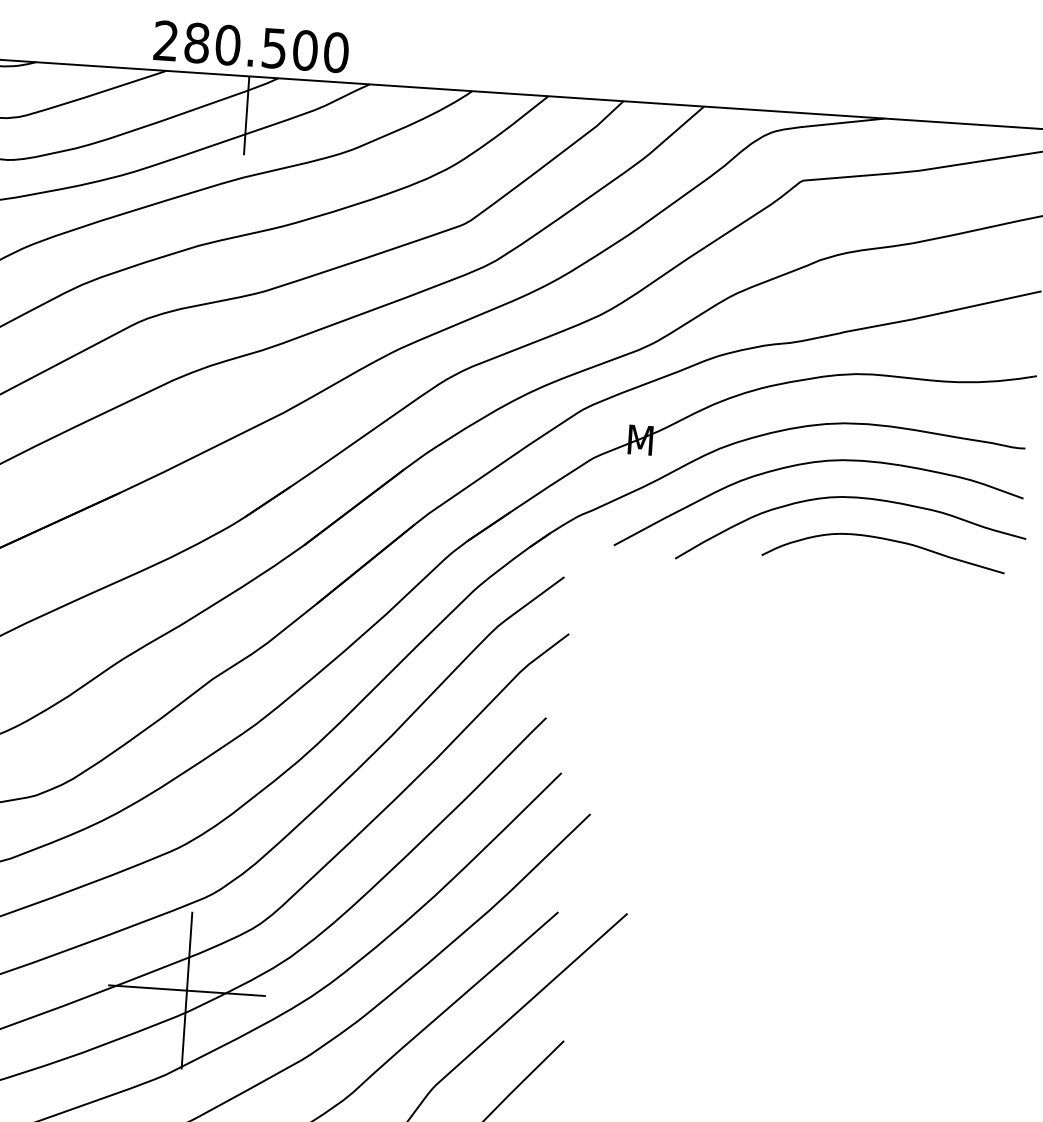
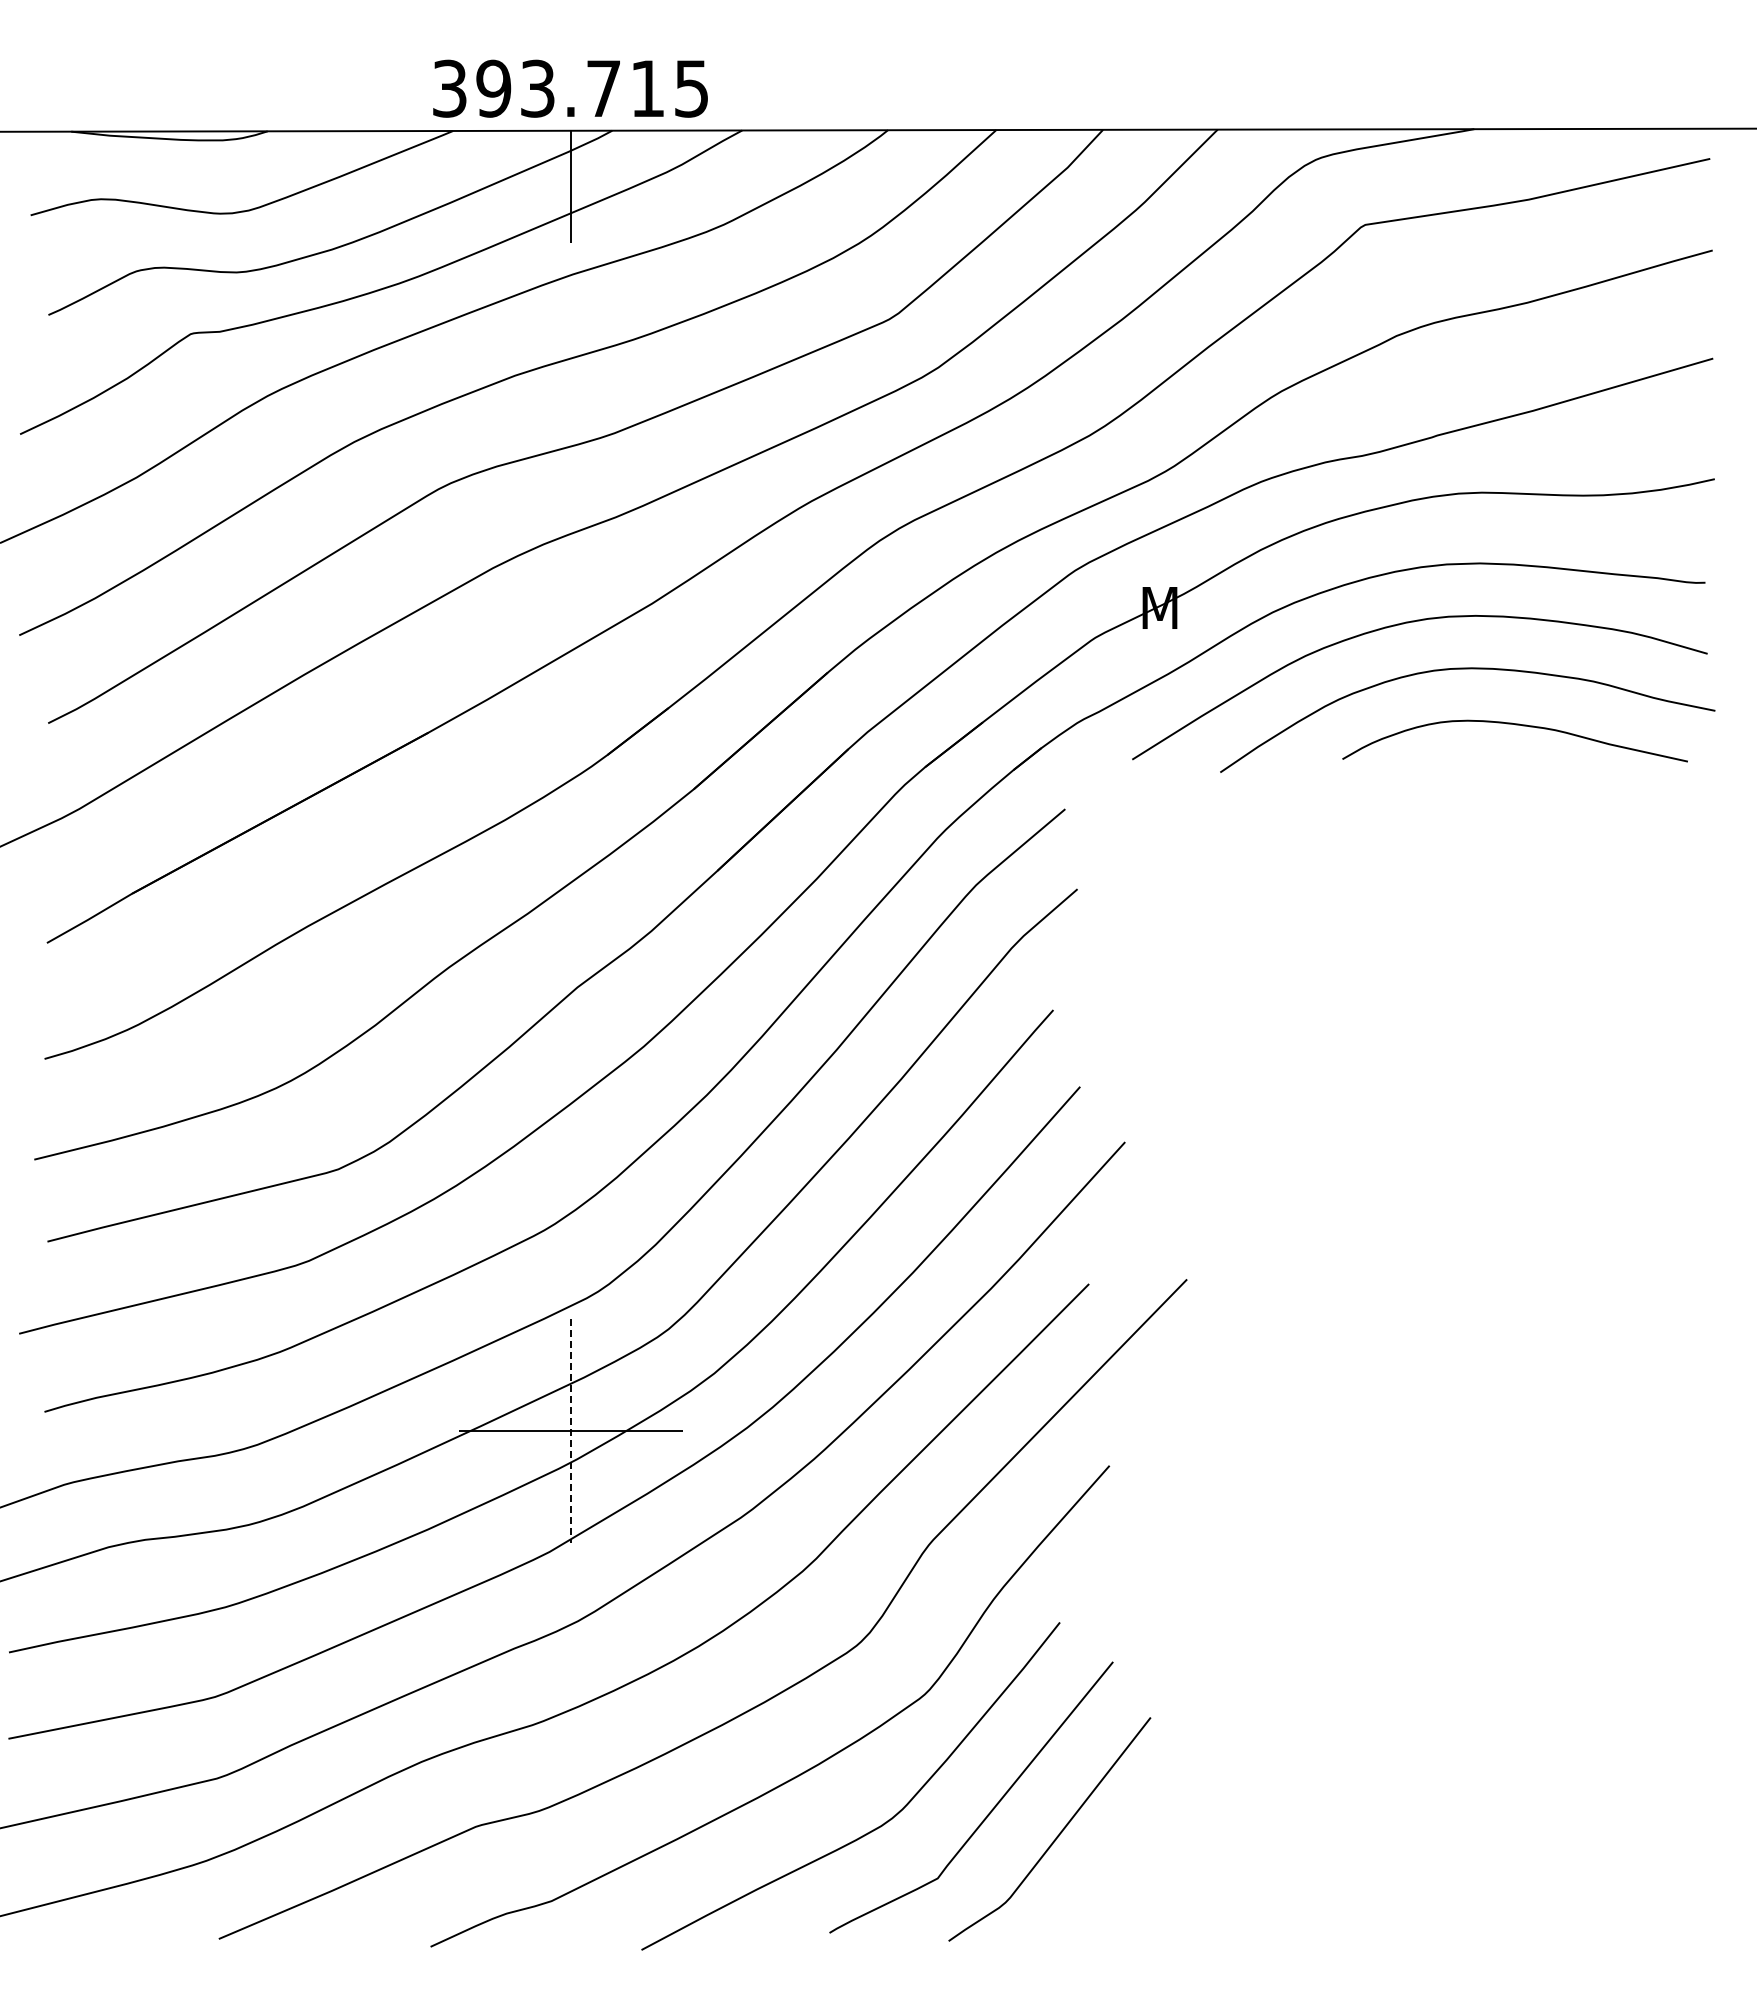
text: (251, 46) -> (571, 88), 280.500 -> 393.715
line: (186, 990) -> (570, 1431), solid -> dashed

